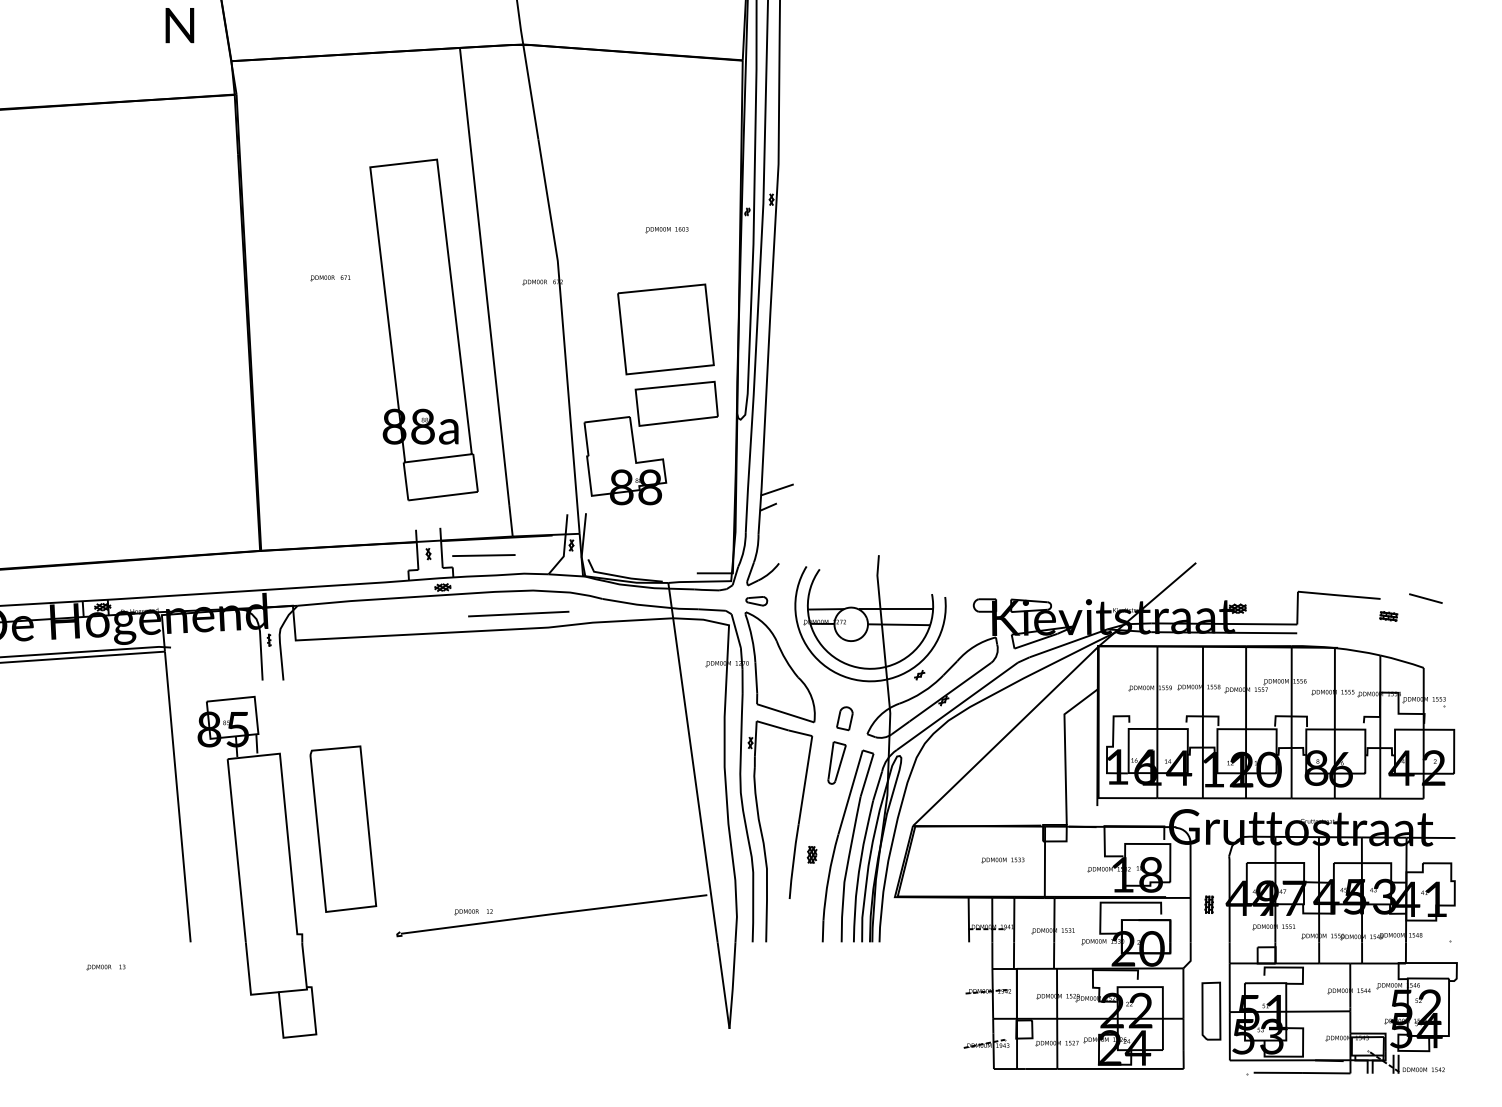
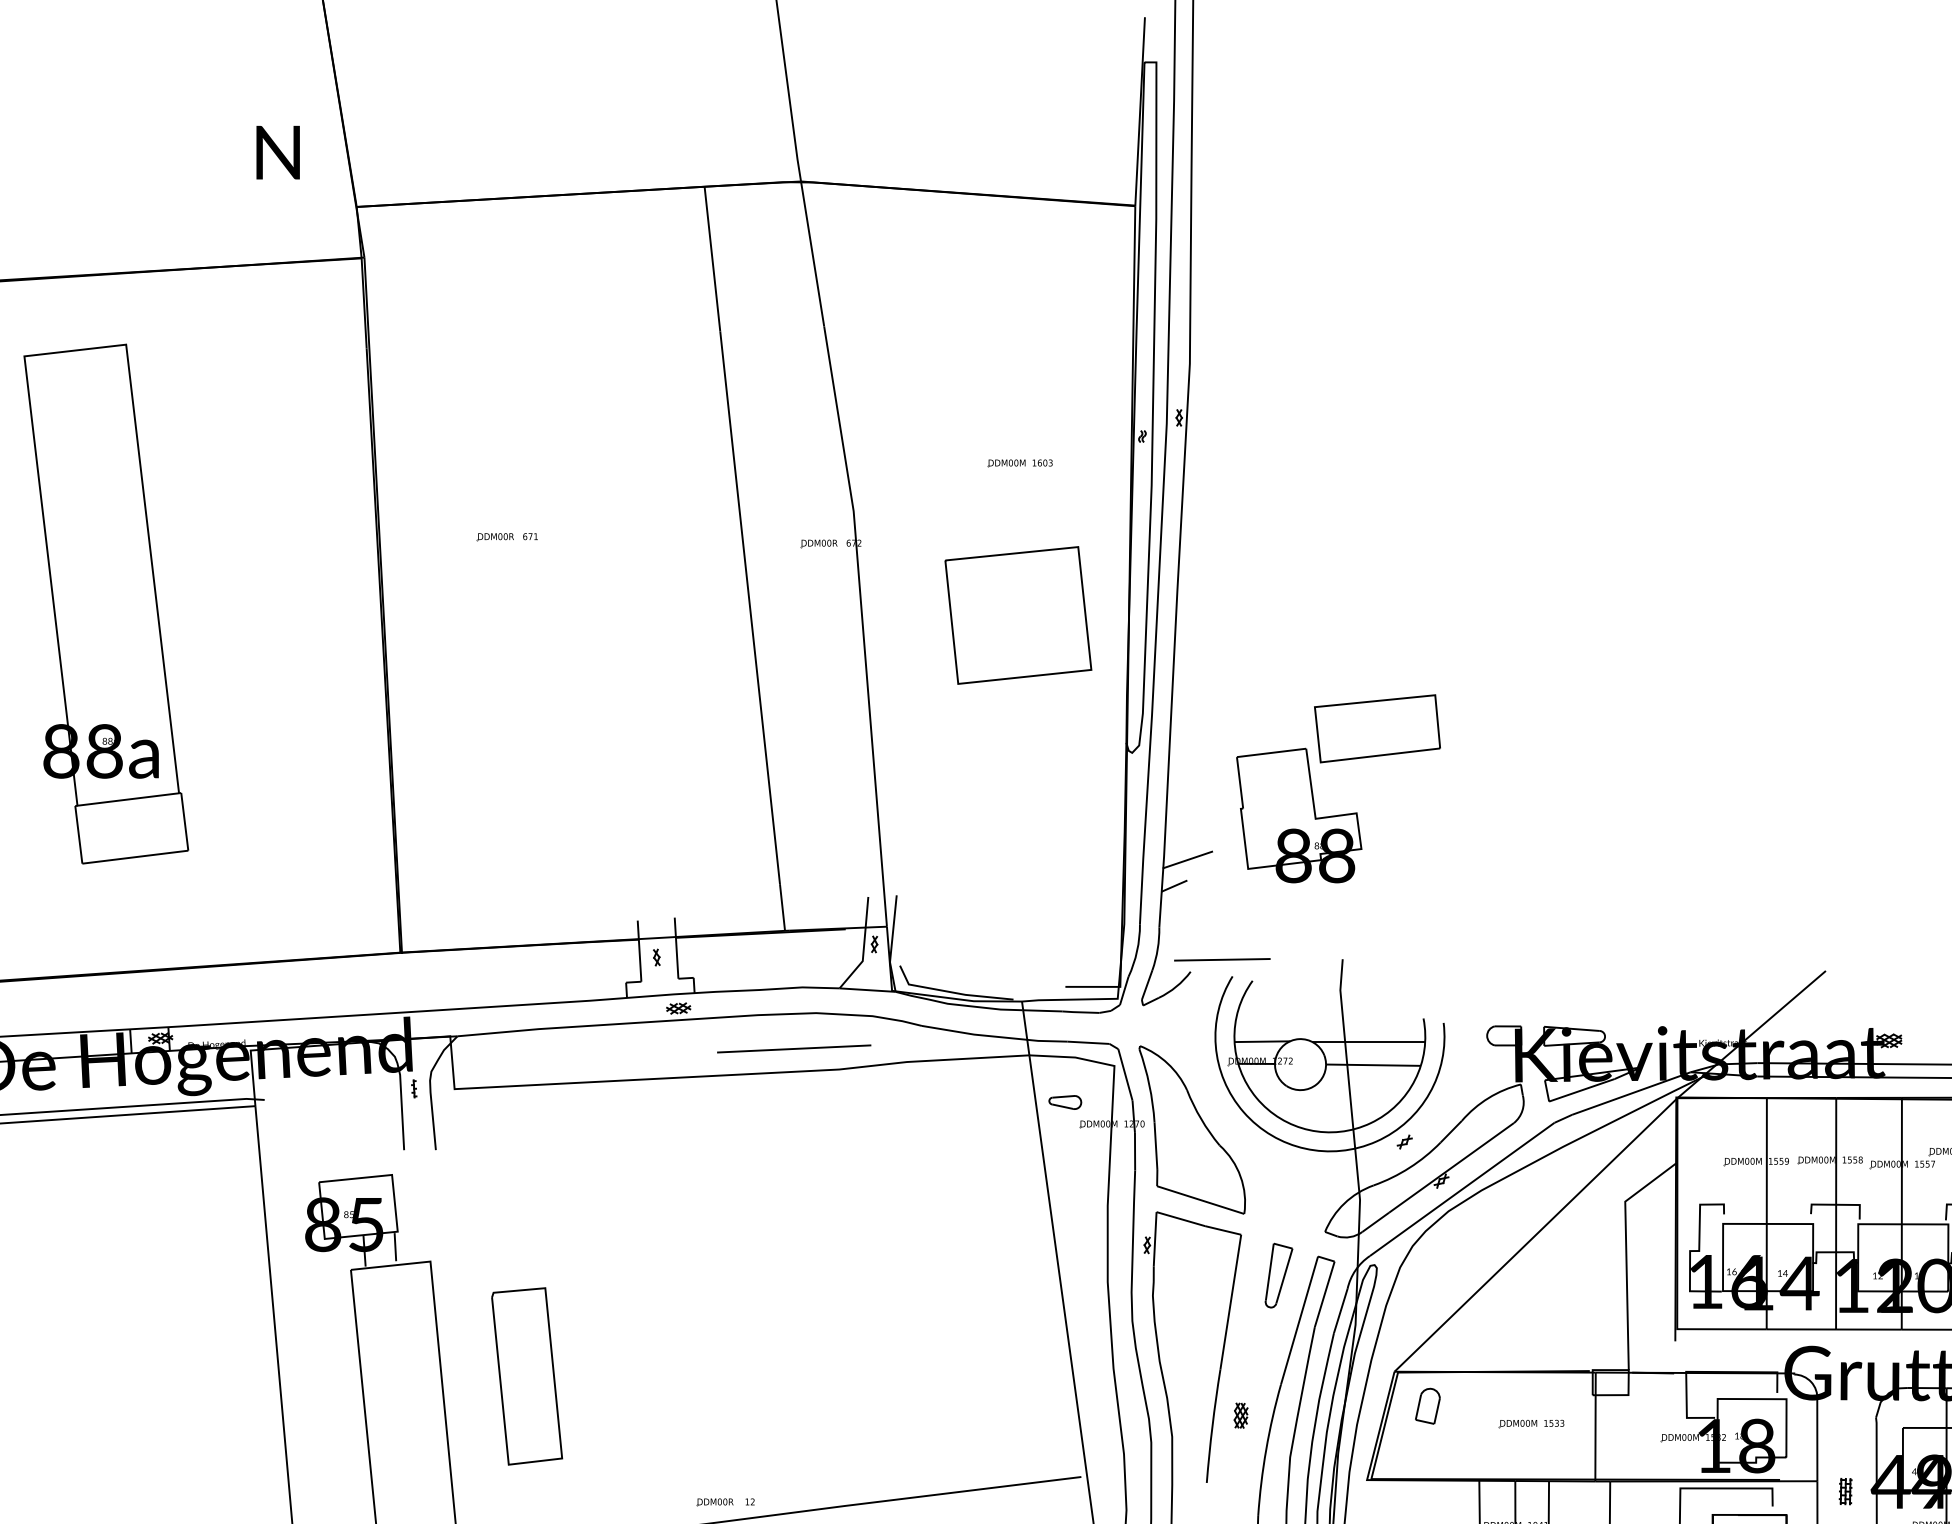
part: (423, 329) -> (105, 603), moved
part: (634, 442) -> (1313, 787), moved
line: (483, 555) -> (1221, 959), moved
part: (756, 601) -> (1064, 1102), moved
part: (844, 718) -> (1427, 1405), moved
part: (343, 828) -> (527, 1375), size x0.7

